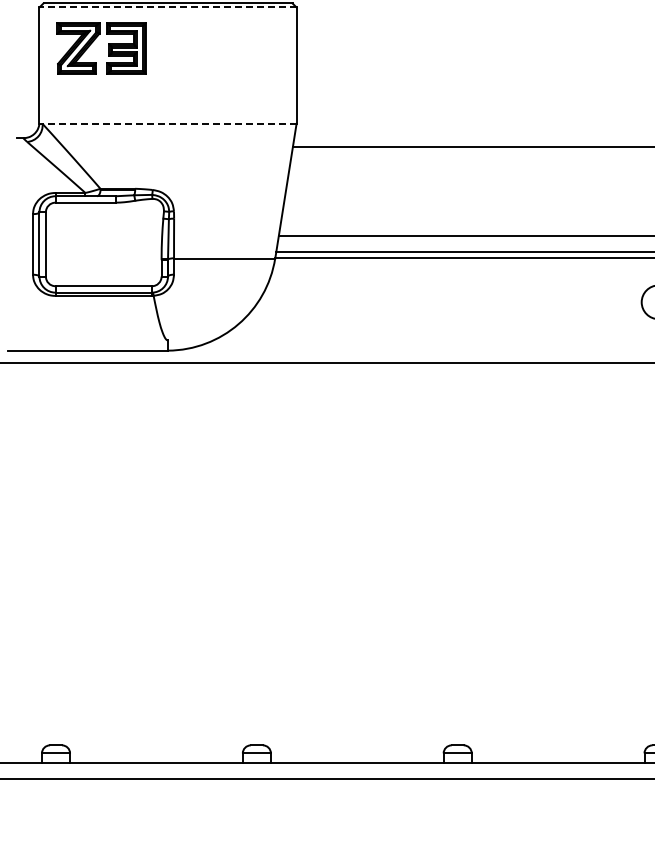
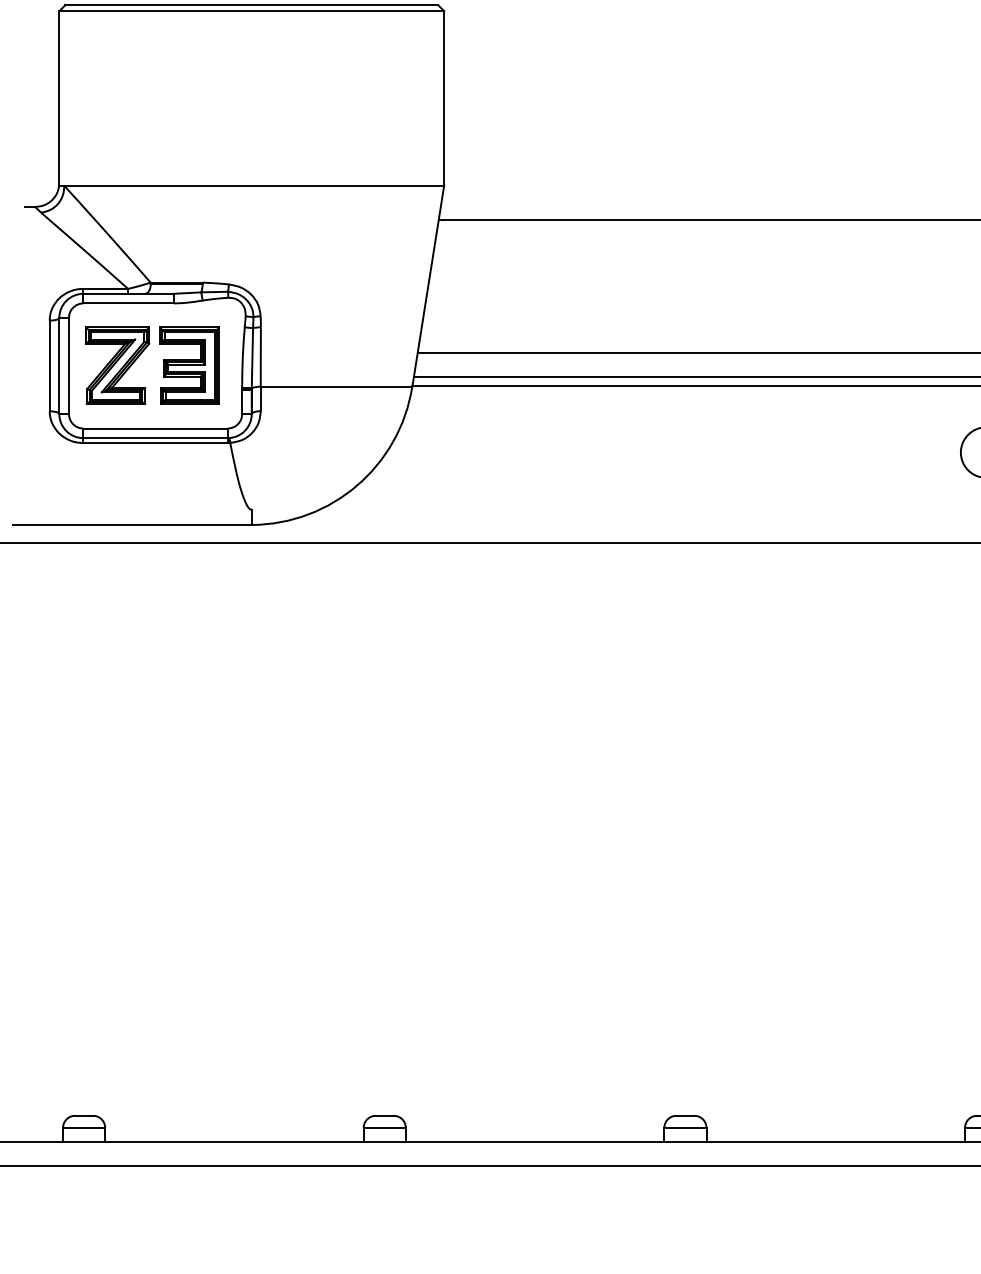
line: (168, 7) -> (252, 11), dashed -> solid
part: (108, 48) -> (162, 366), moved
line: (168, 123) -> (252, 184), dashed -> solid

